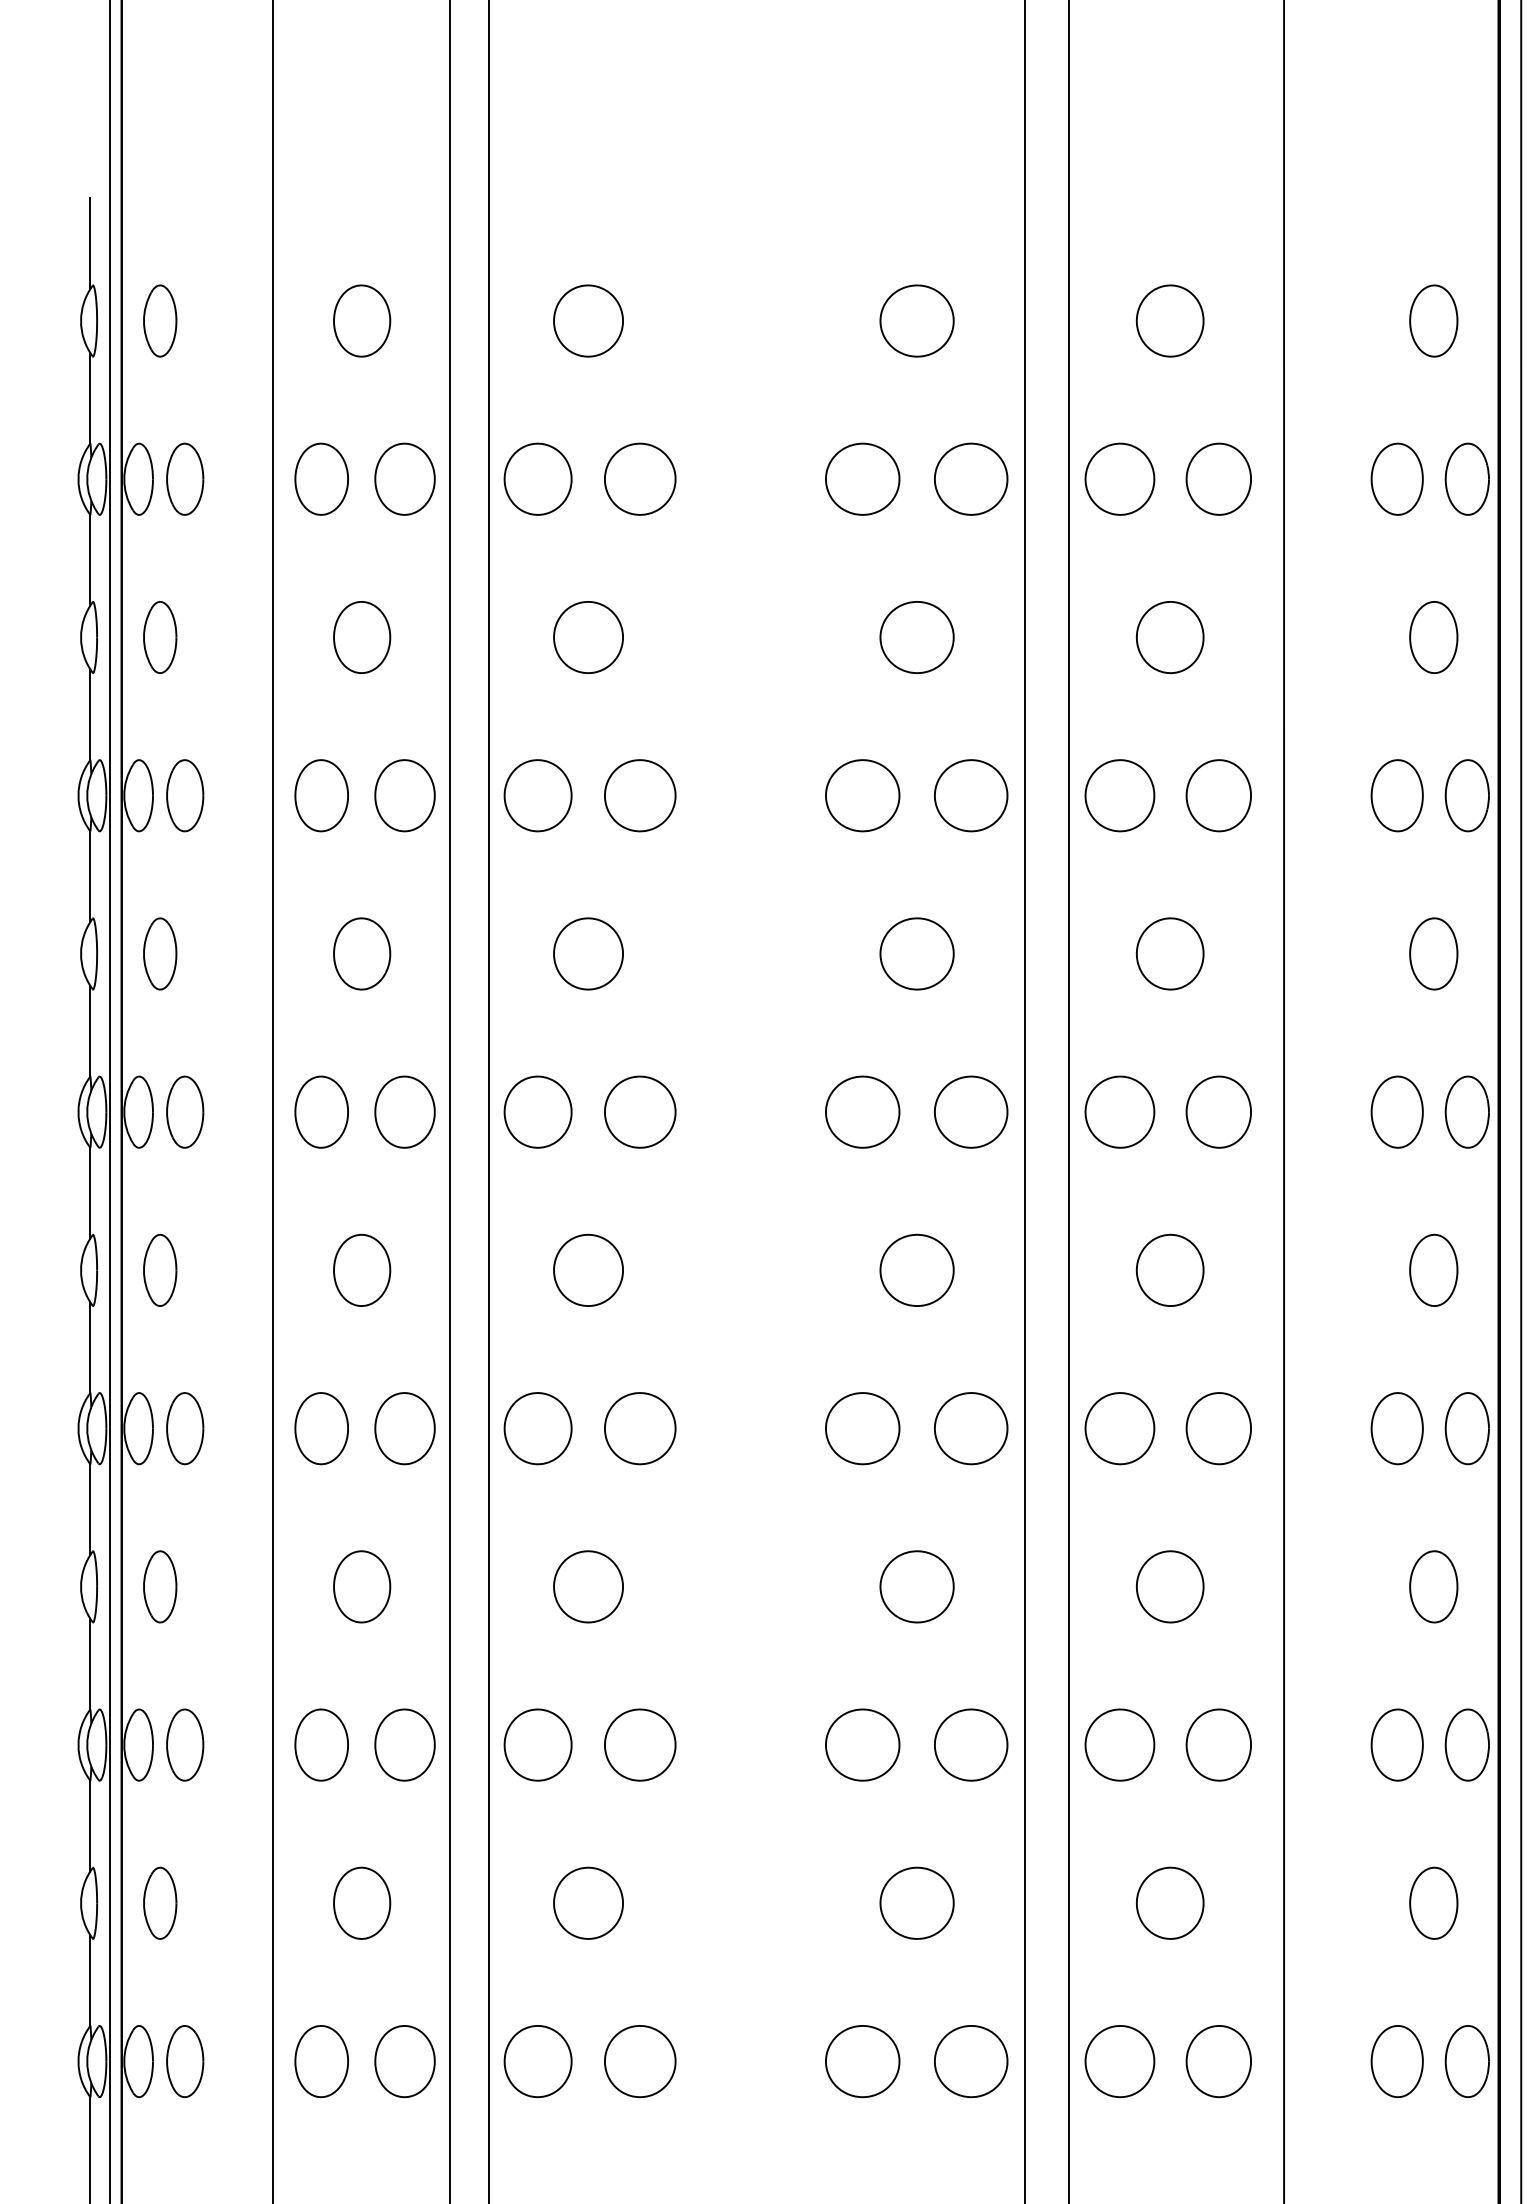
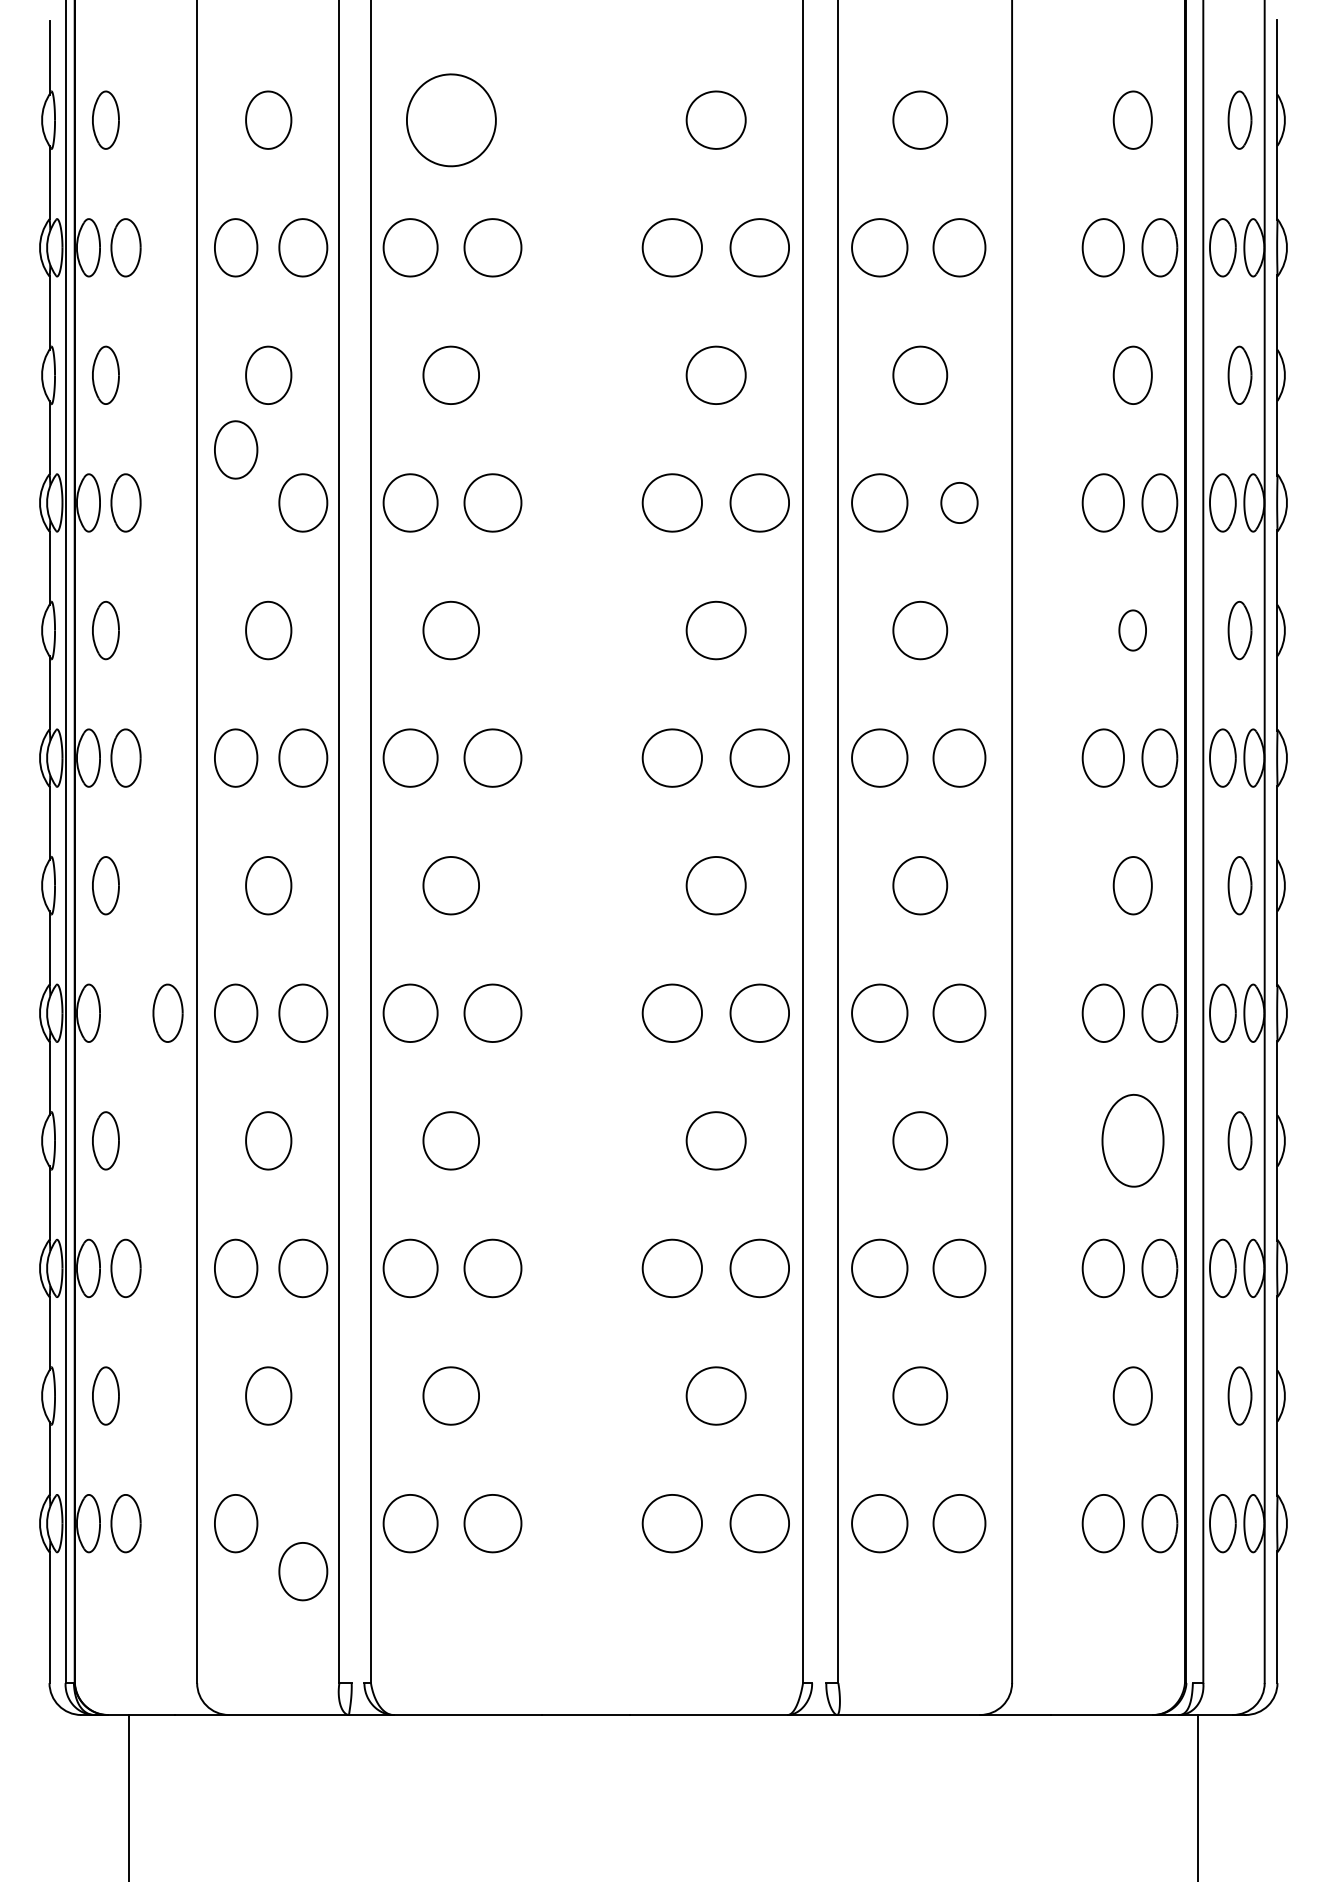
part: (587, 320) -> (450, 119), size x1.6
part: (322, 795) -> (236, 449), moved
part: (1218, 795) -> (959, 502), size x0.7
part: (1433, 953) -> (1132, 630), size x0.7
part: (184, 1427) -> (167, 1012), moved
part: (1433, 1586) -> (1132, 1140), size x1.6
part: (405, 2061) -> (303, 1571), moved

